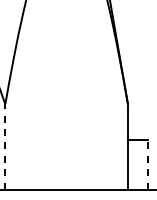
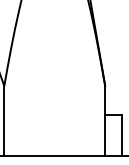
line: (5, 146) -> (4, 120), dashed -> solid
line: (148, 164) -> (122, 135), dashed -> solid

